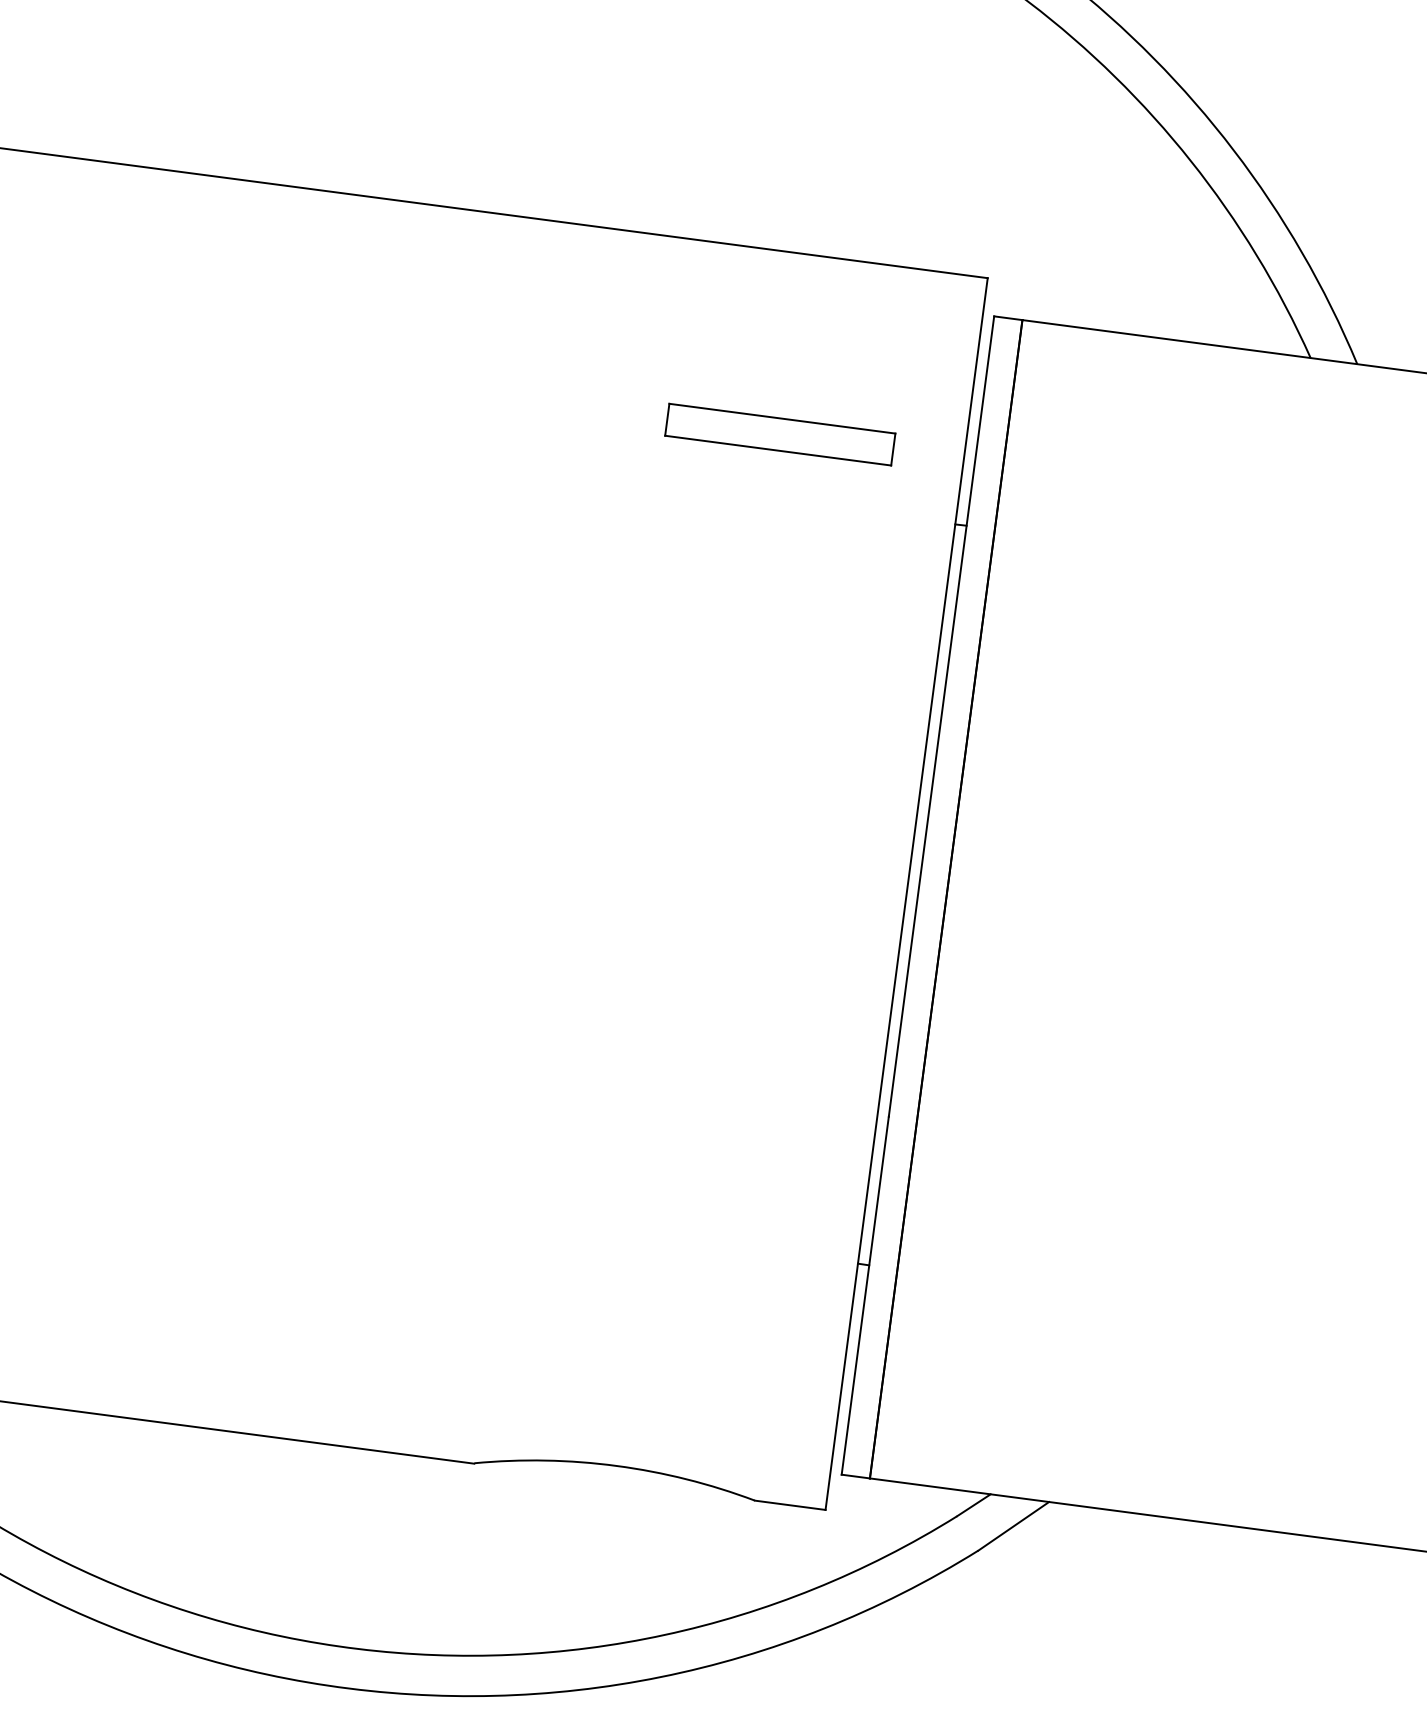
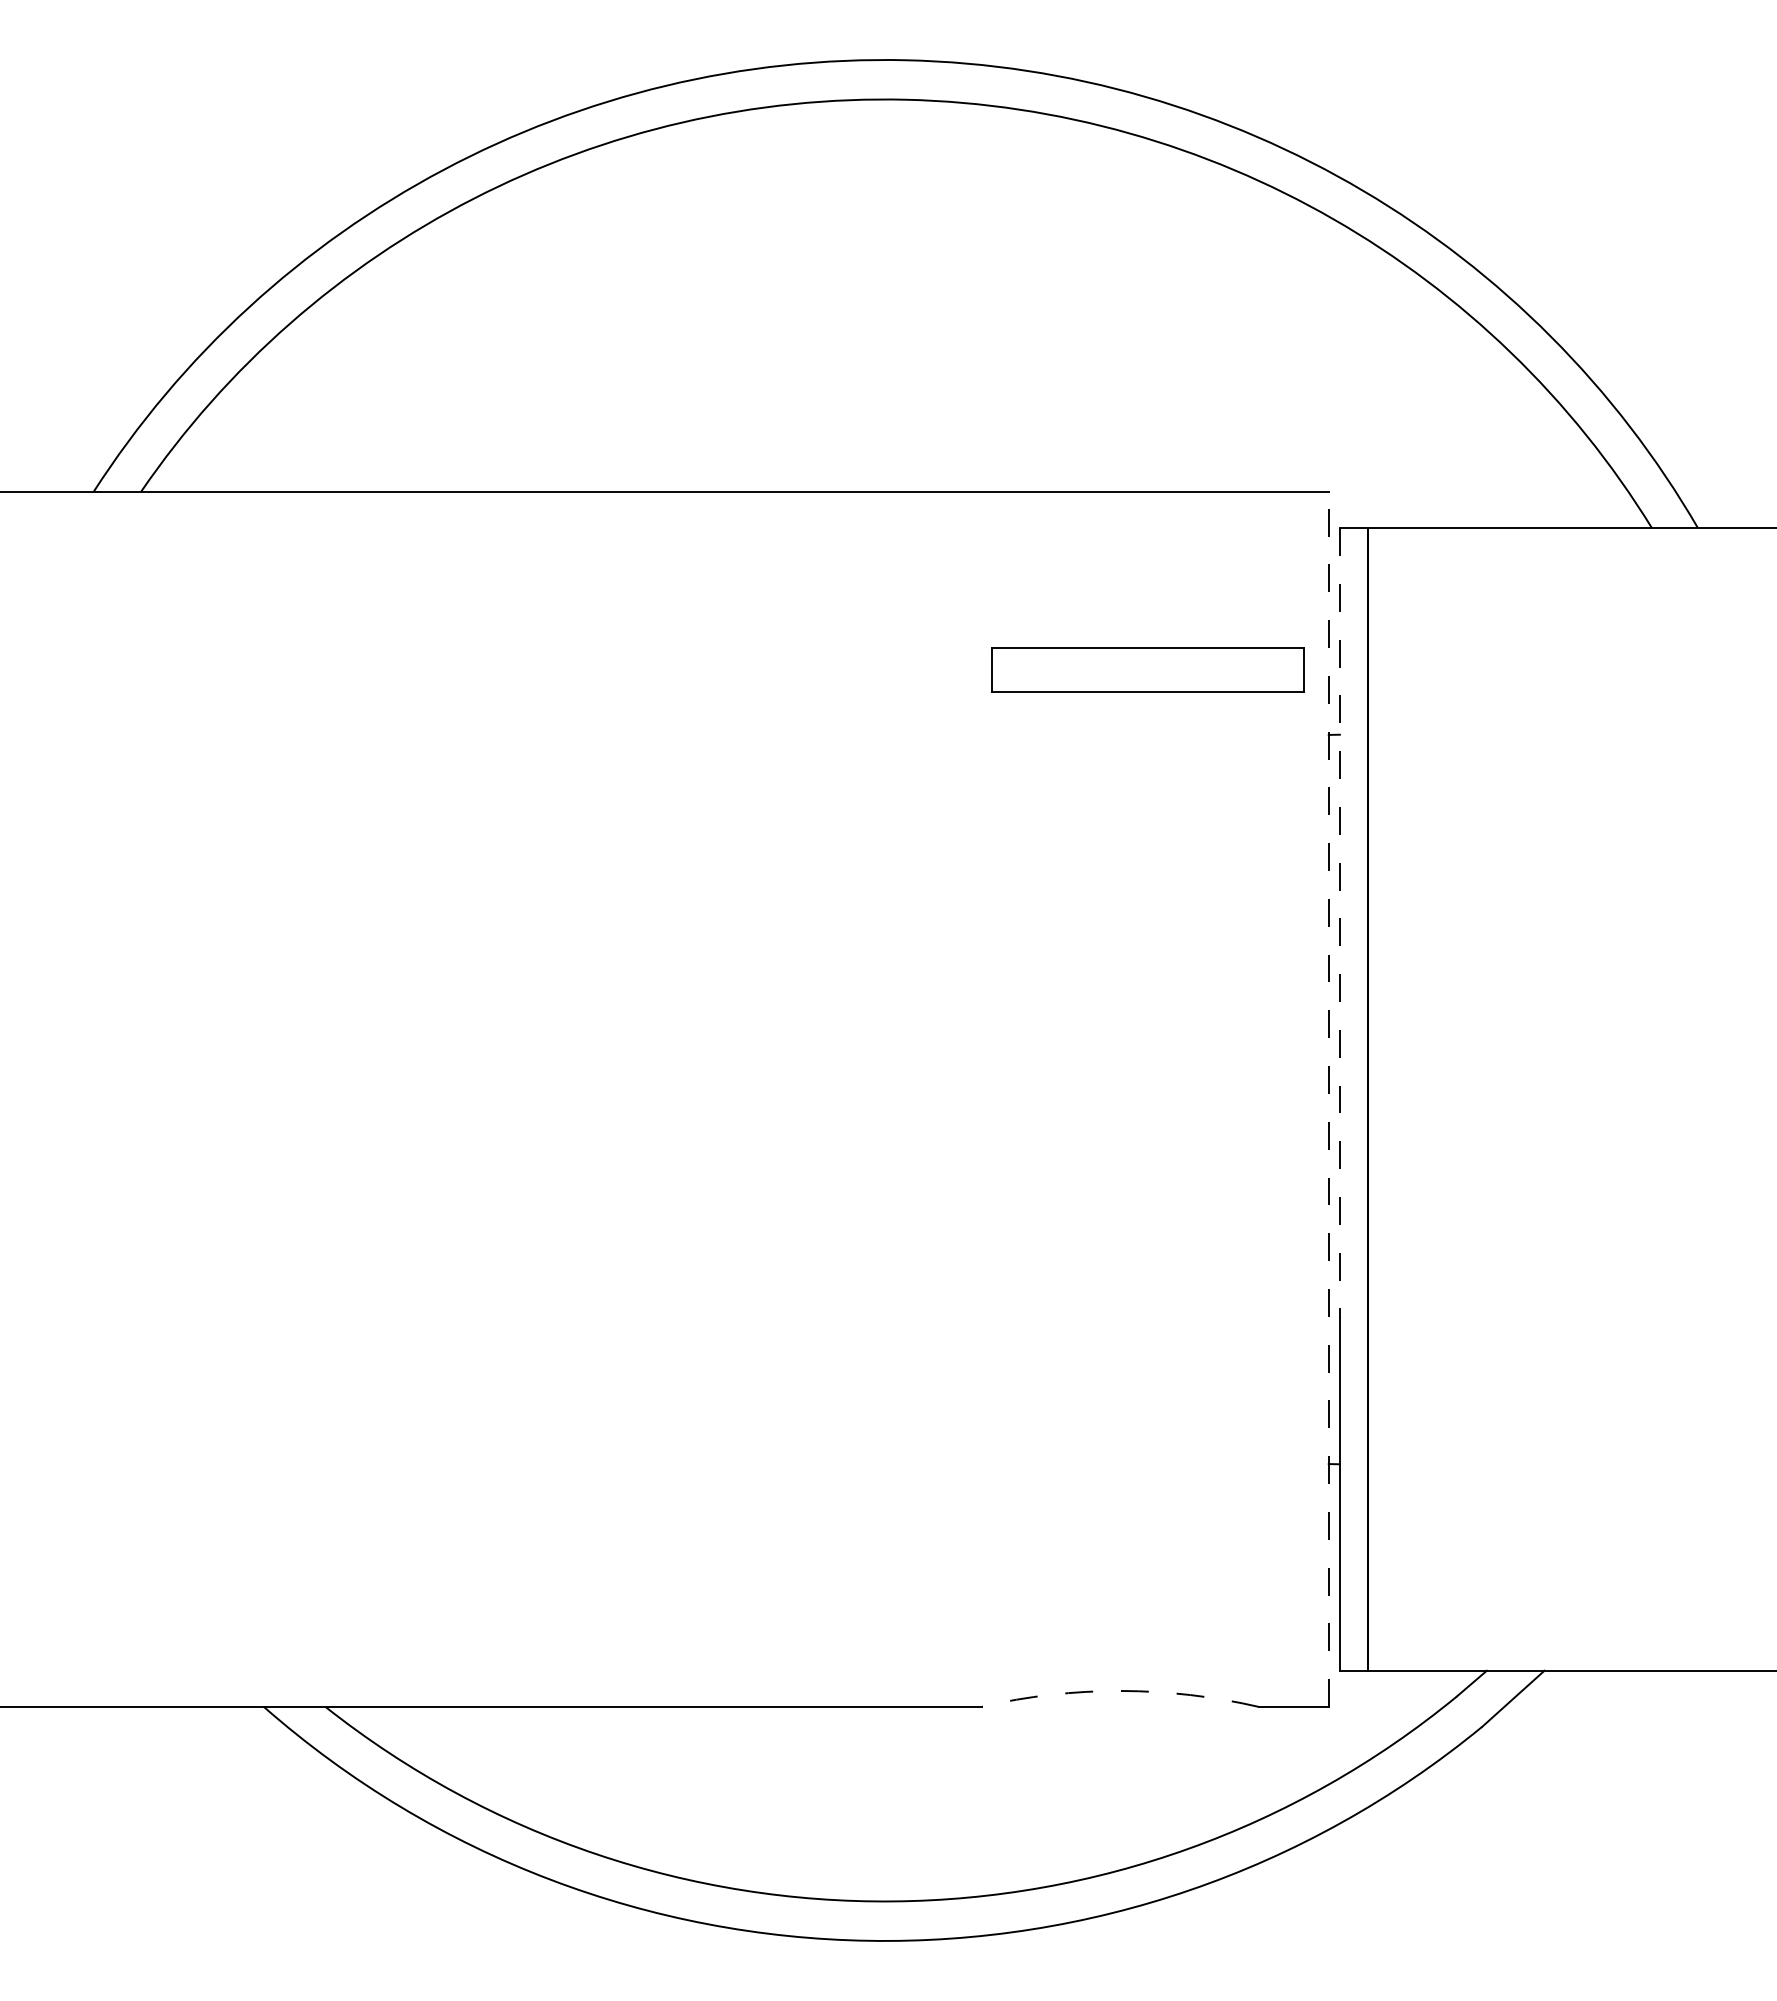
part: (780, 433) -> (1147, 669), size x1.4
line: (941, 716) -> (1339, 922), solid -> dashed
line: (906, 894) -> (1328, 1099), solid -> dashed
arc: (616, 1465) -> (1120, 1690), solid -> dashed

